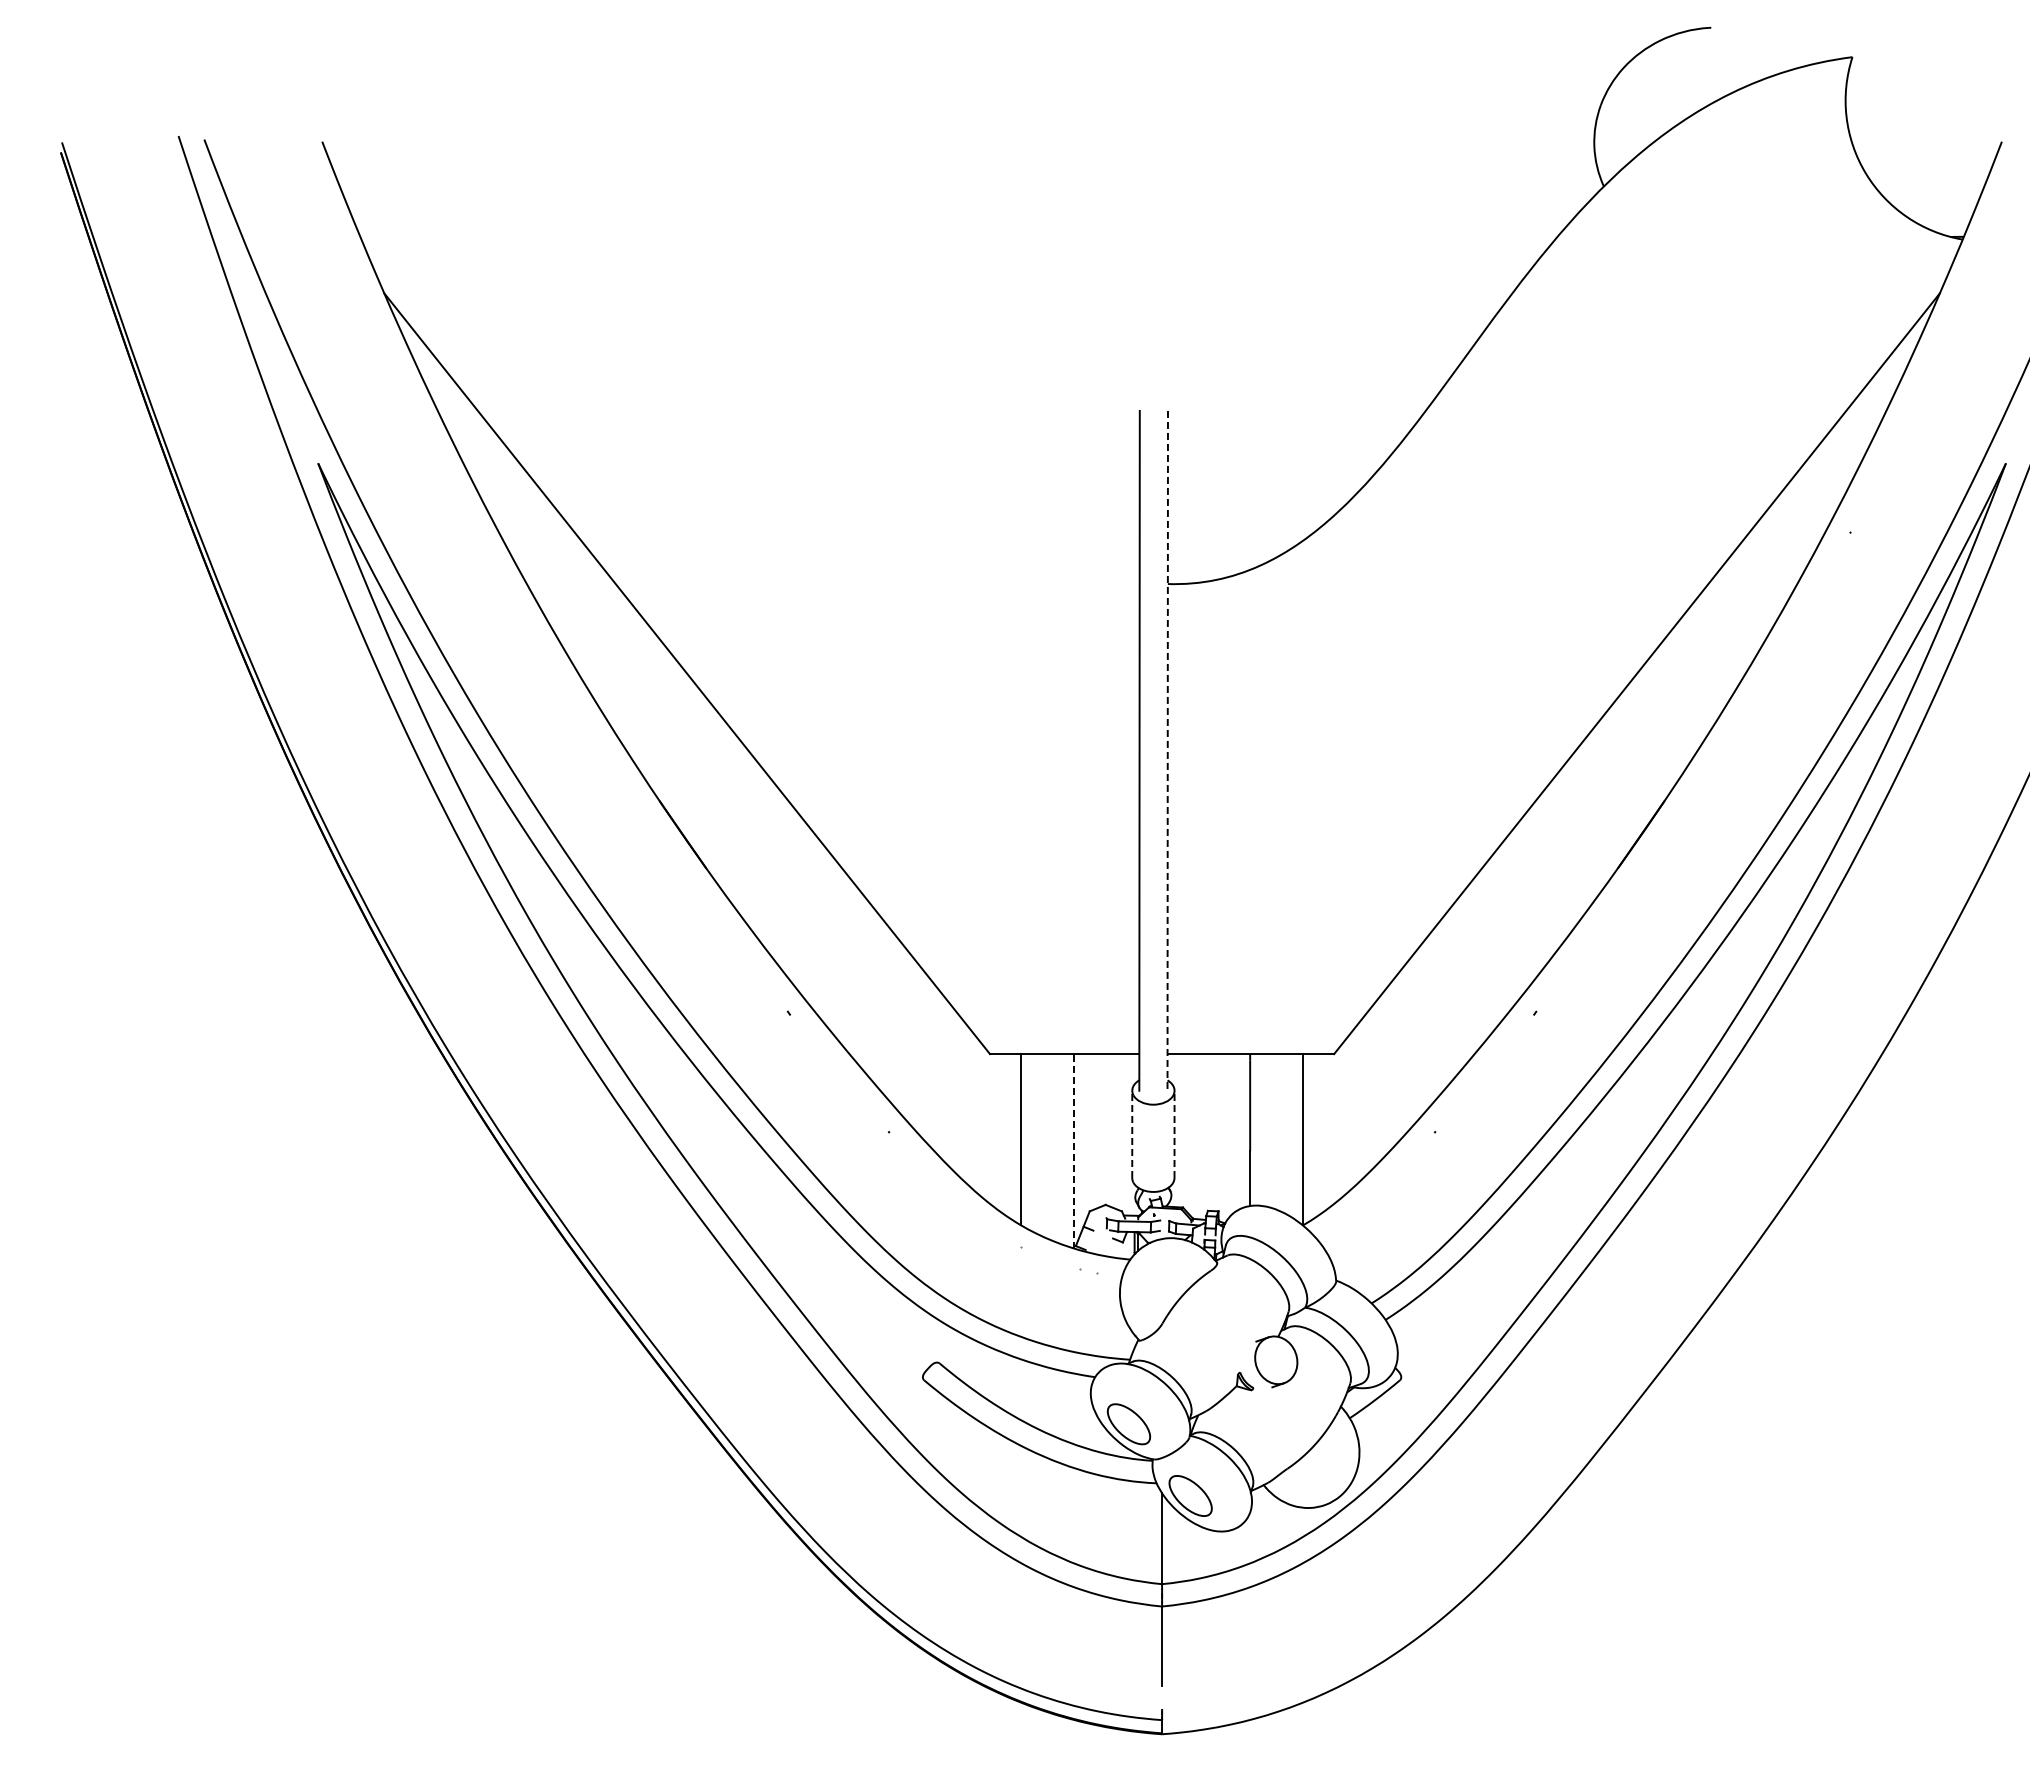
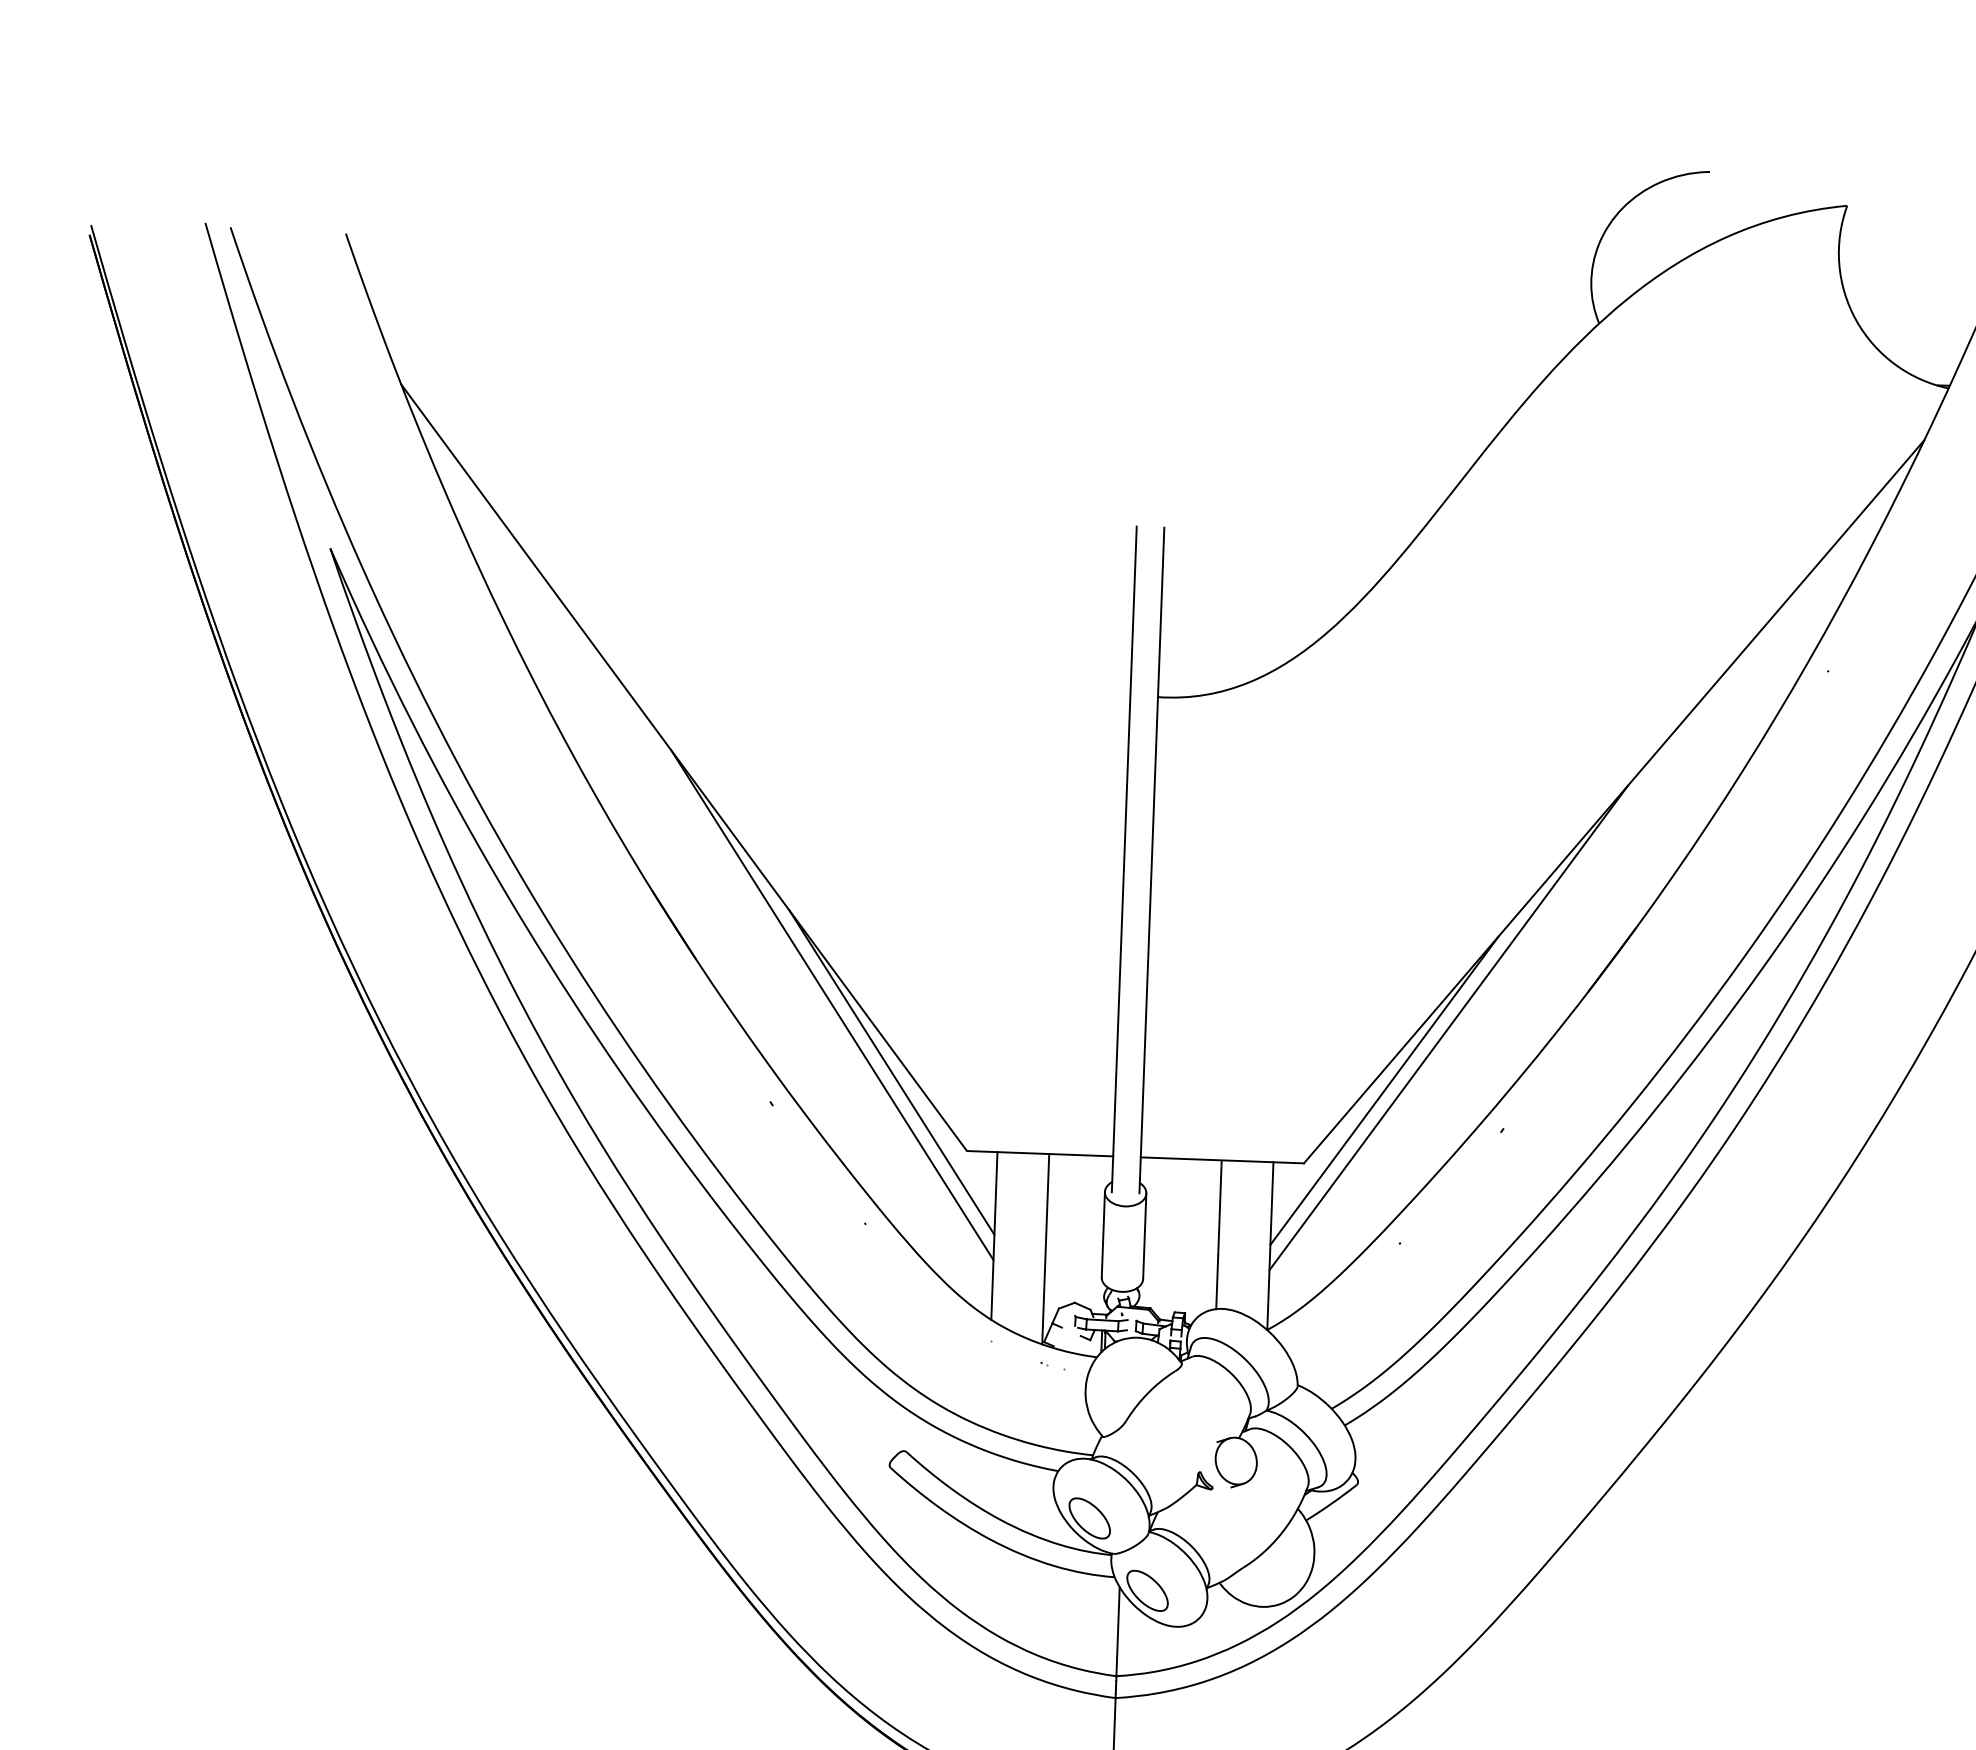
line: (1167, 750) -> (1151, 860), dashed -> solid
line: (847, 910) -> (832, 1005), added
line: (1476, 910) -> (1448, 1027), added
line: (910, 976) -> (891, 1072), added
line: (1413, 976) -> (1384, 1090), added
line: (1132, 1134) -> (1103, 1234), dashed -> solid
line: (1174, 1134) -> (1144, 1236), dashed -> solid
line: (1074, 1150) -> (1046, 1248), dashed -> solid

